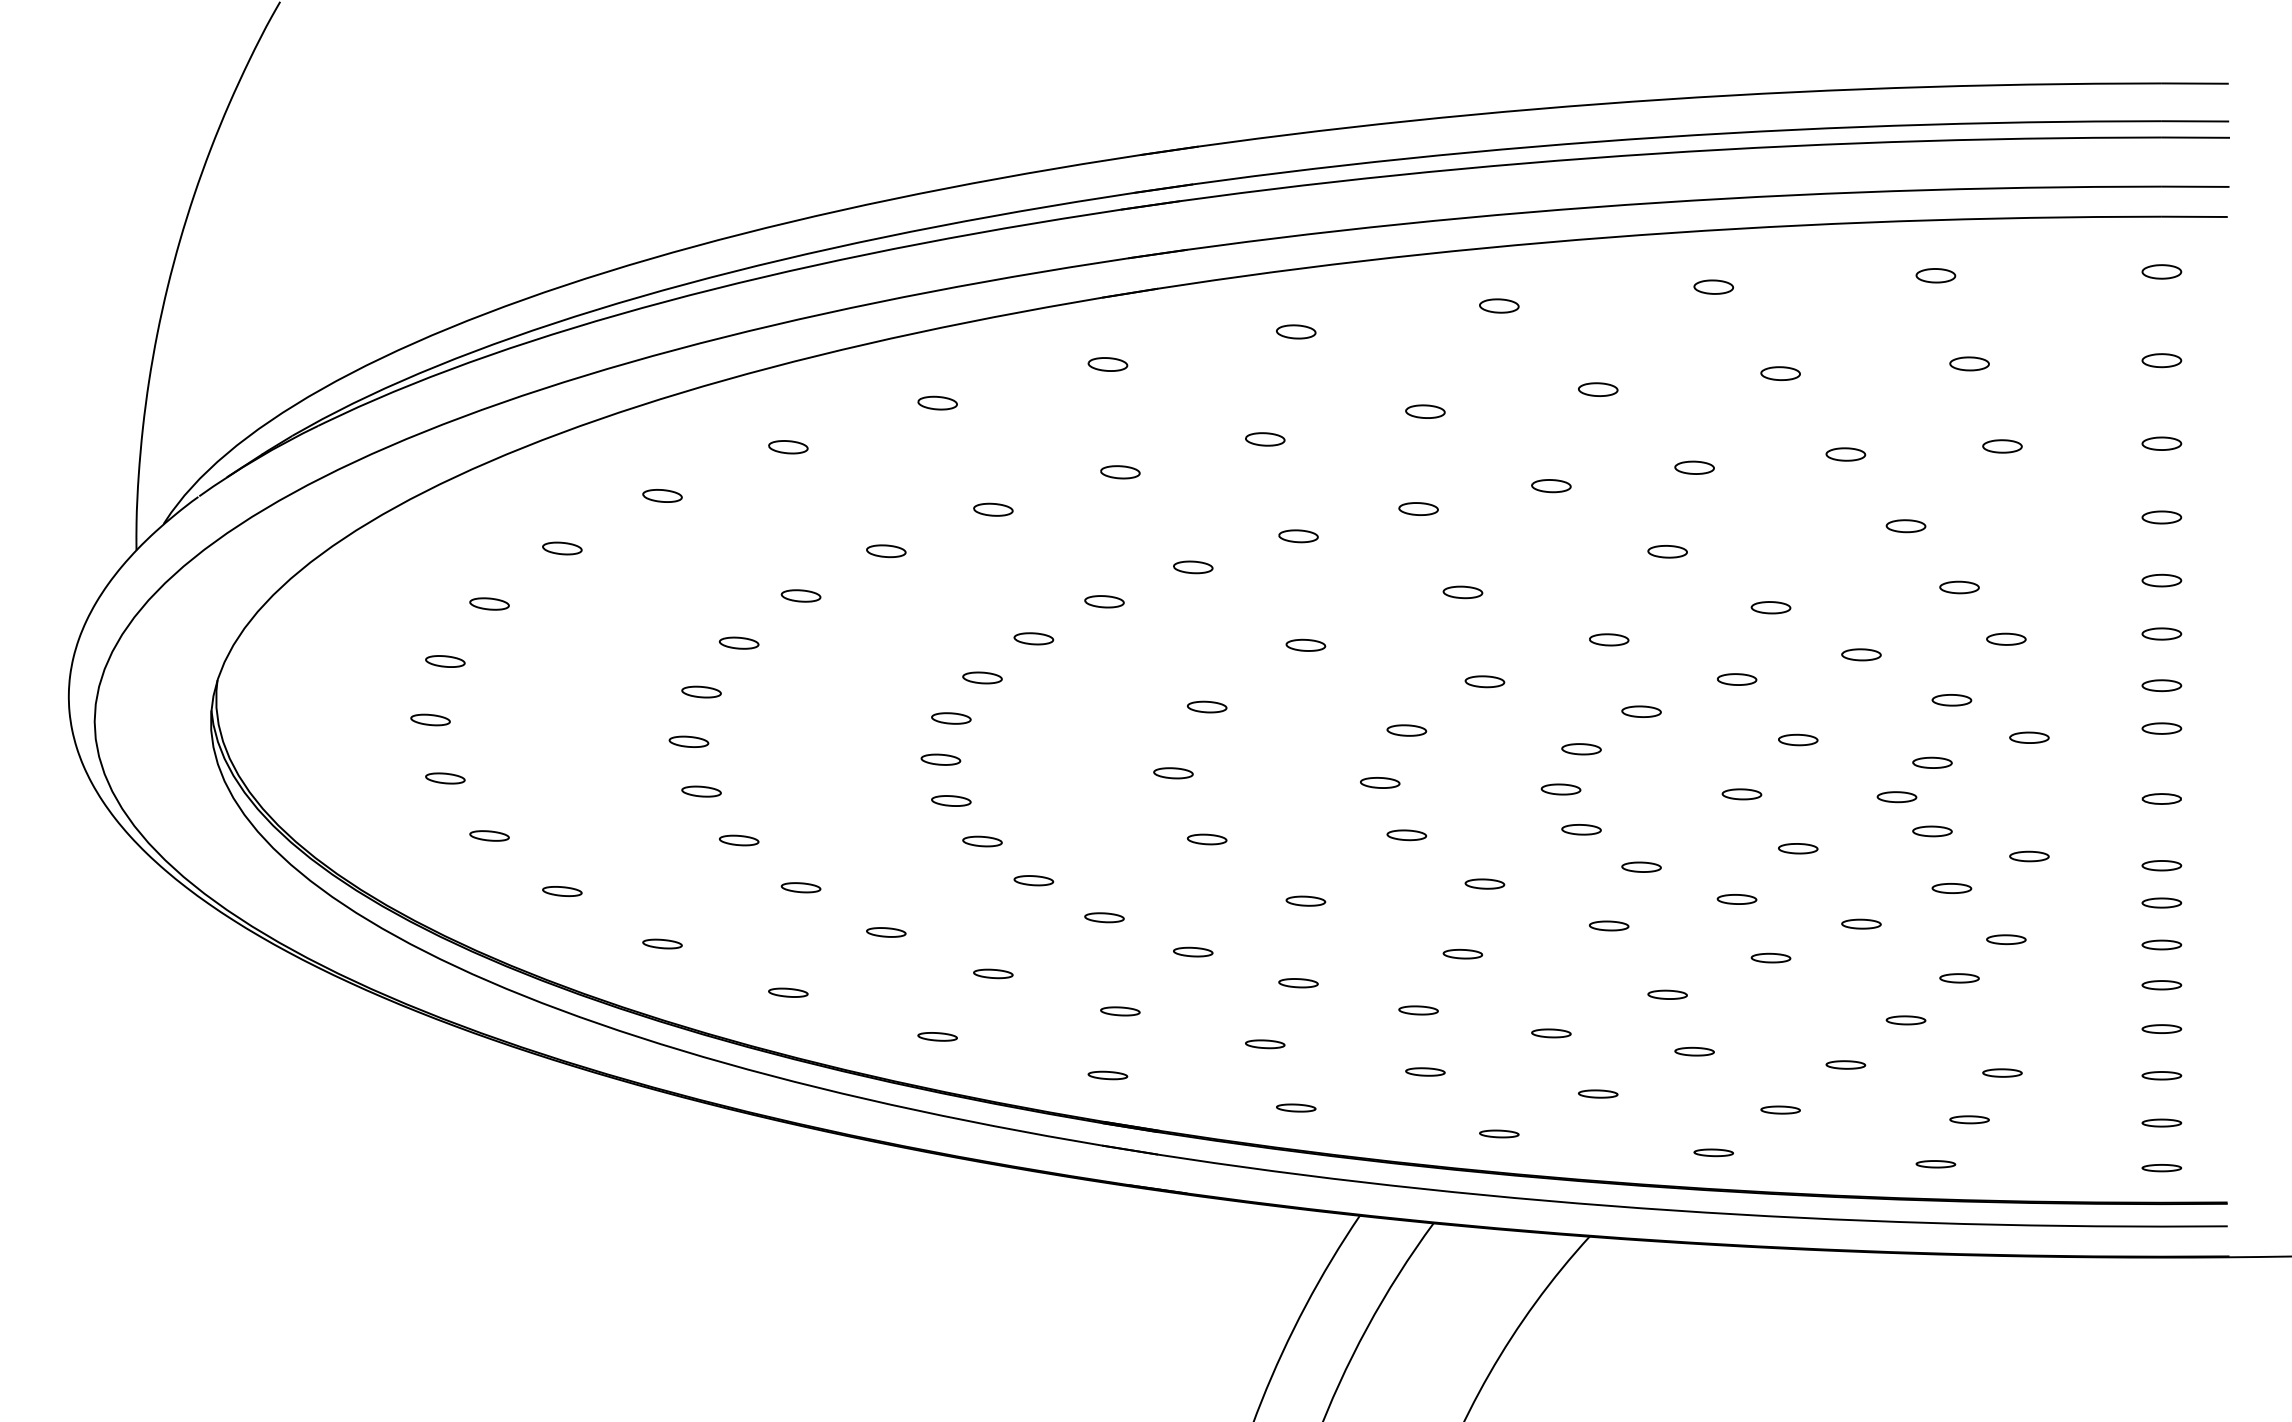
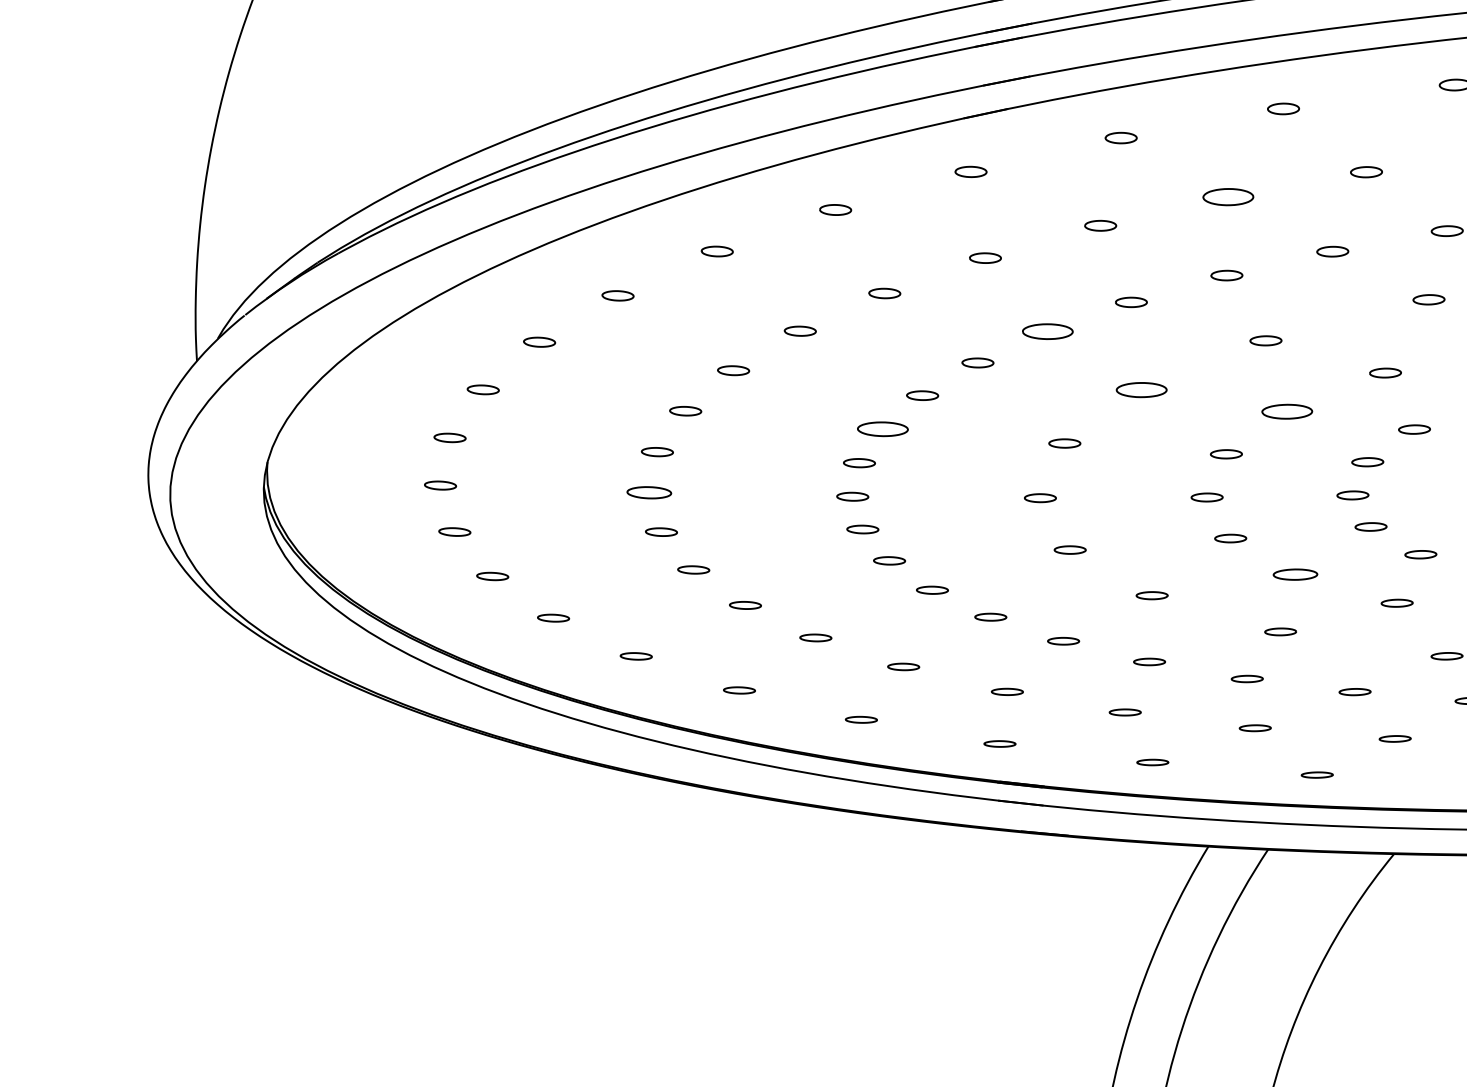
part: (1425, 411) -> (1228, 196), size x1.6
part: (1193, 567) -> (1048, 331), size x1.6
part: (1305, 644) -> (1141, 389), size x1.6
part: (982, 677) -> (882, 428), size x1.6
part: (1484, 681) -> (1286, 411), size x1.6
part: (688, 741) -> (648, 492), size x1.4
part: (1484, 883) -> (1295, 574), size x1.4

